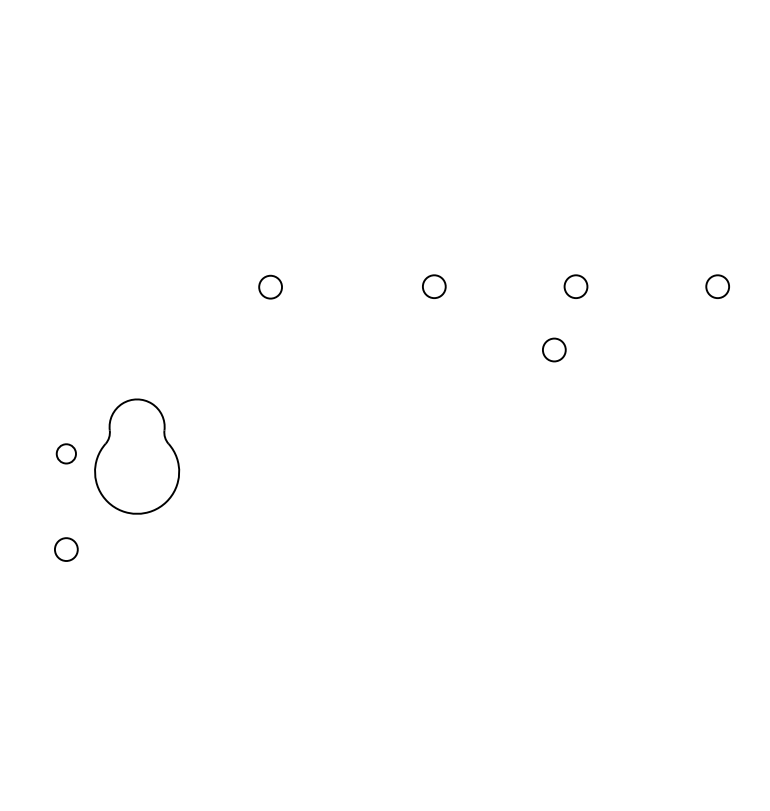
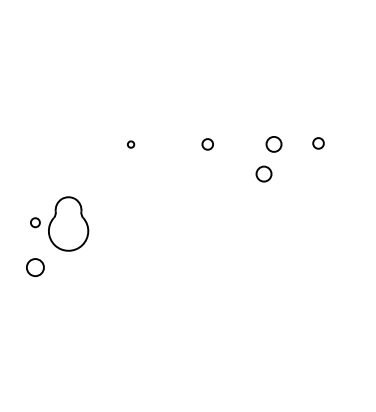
circle: (269, 286) -> (130, 144), size x0.6
circle: (576, 286) -> (274, 144), size x1.4
circle: (717, 286) -> (318, 143), moved
circle: (553, 348) -> (263, 173), size x1.4
circle: (66, 549) -> (35, 267), size x1.6

